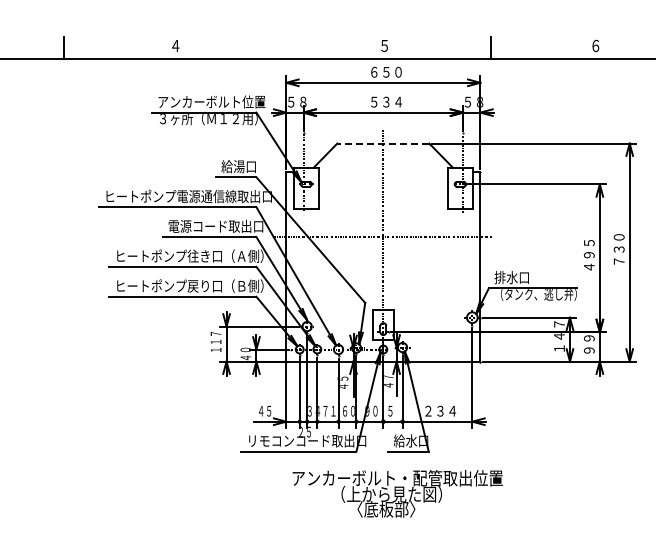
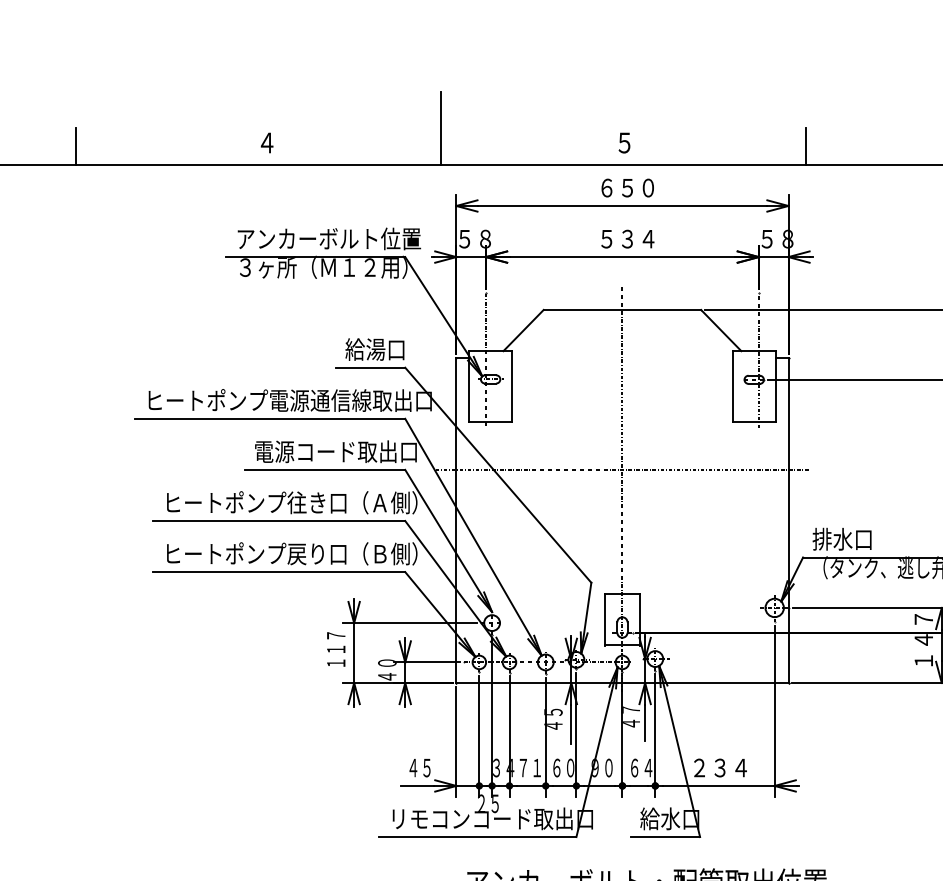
line: (277, 37) -> (441, 128), added
line: (382, 143) -> (620, 309), dashed -> solid
text: (394, 410) -> (641, 766), ５ -> ６４

